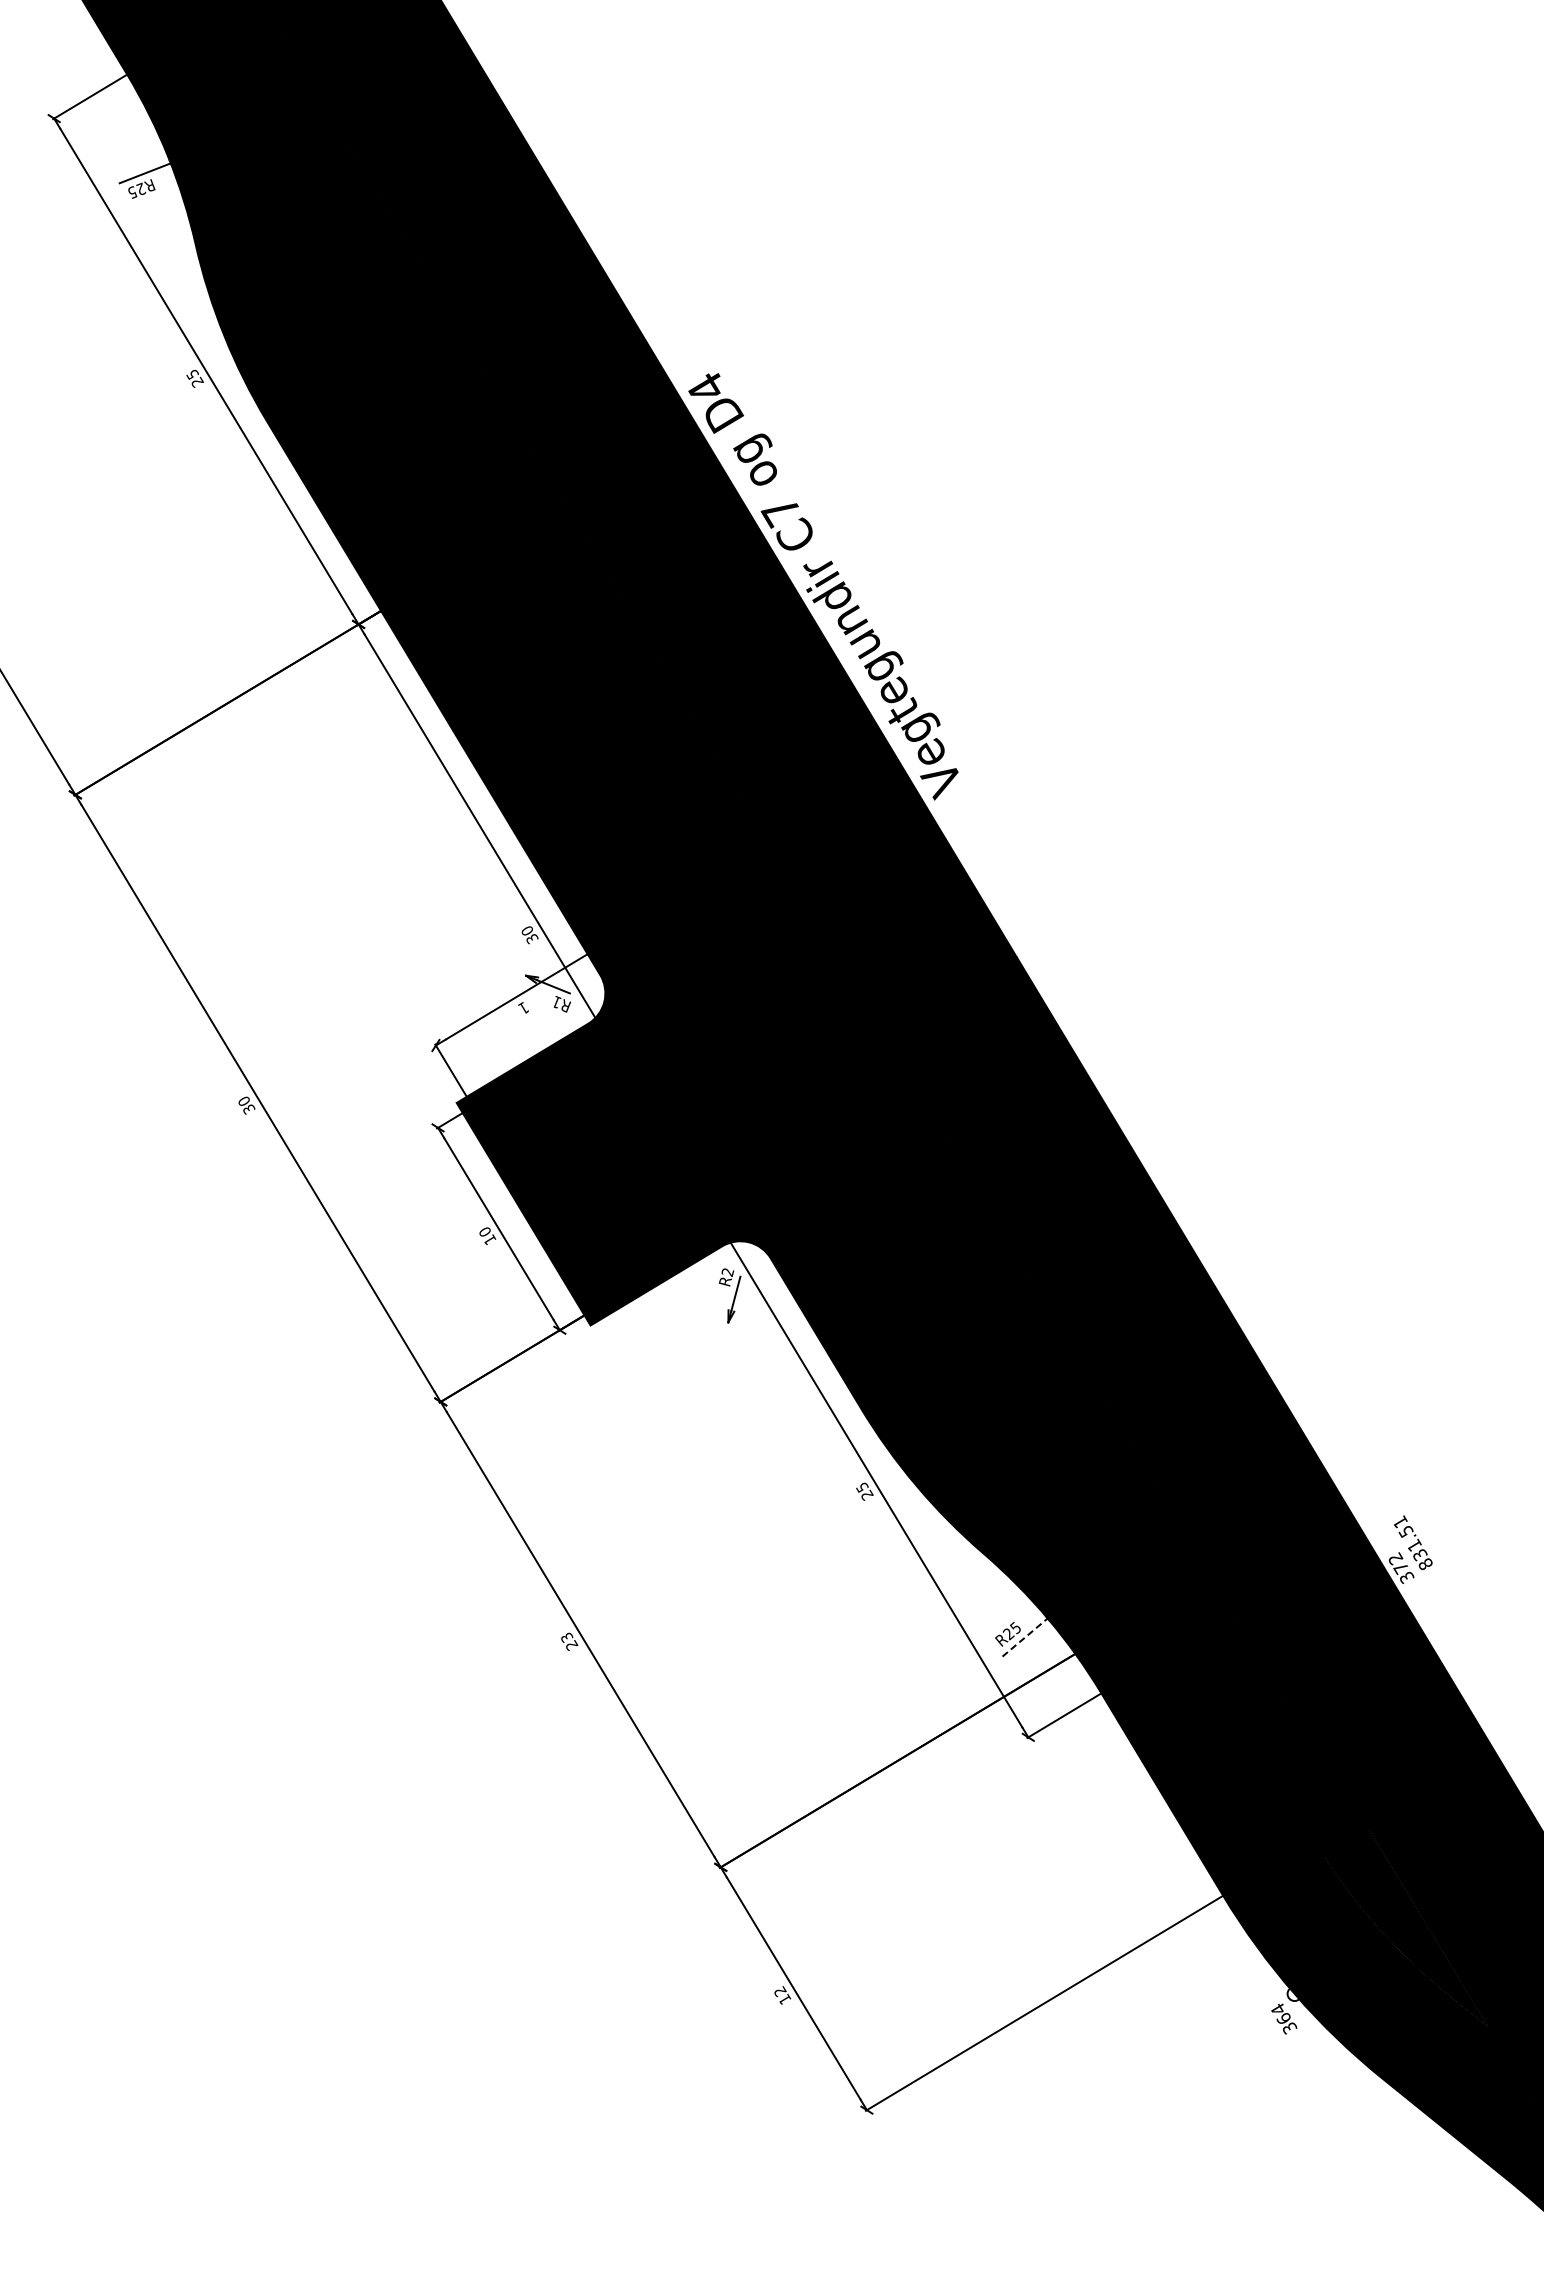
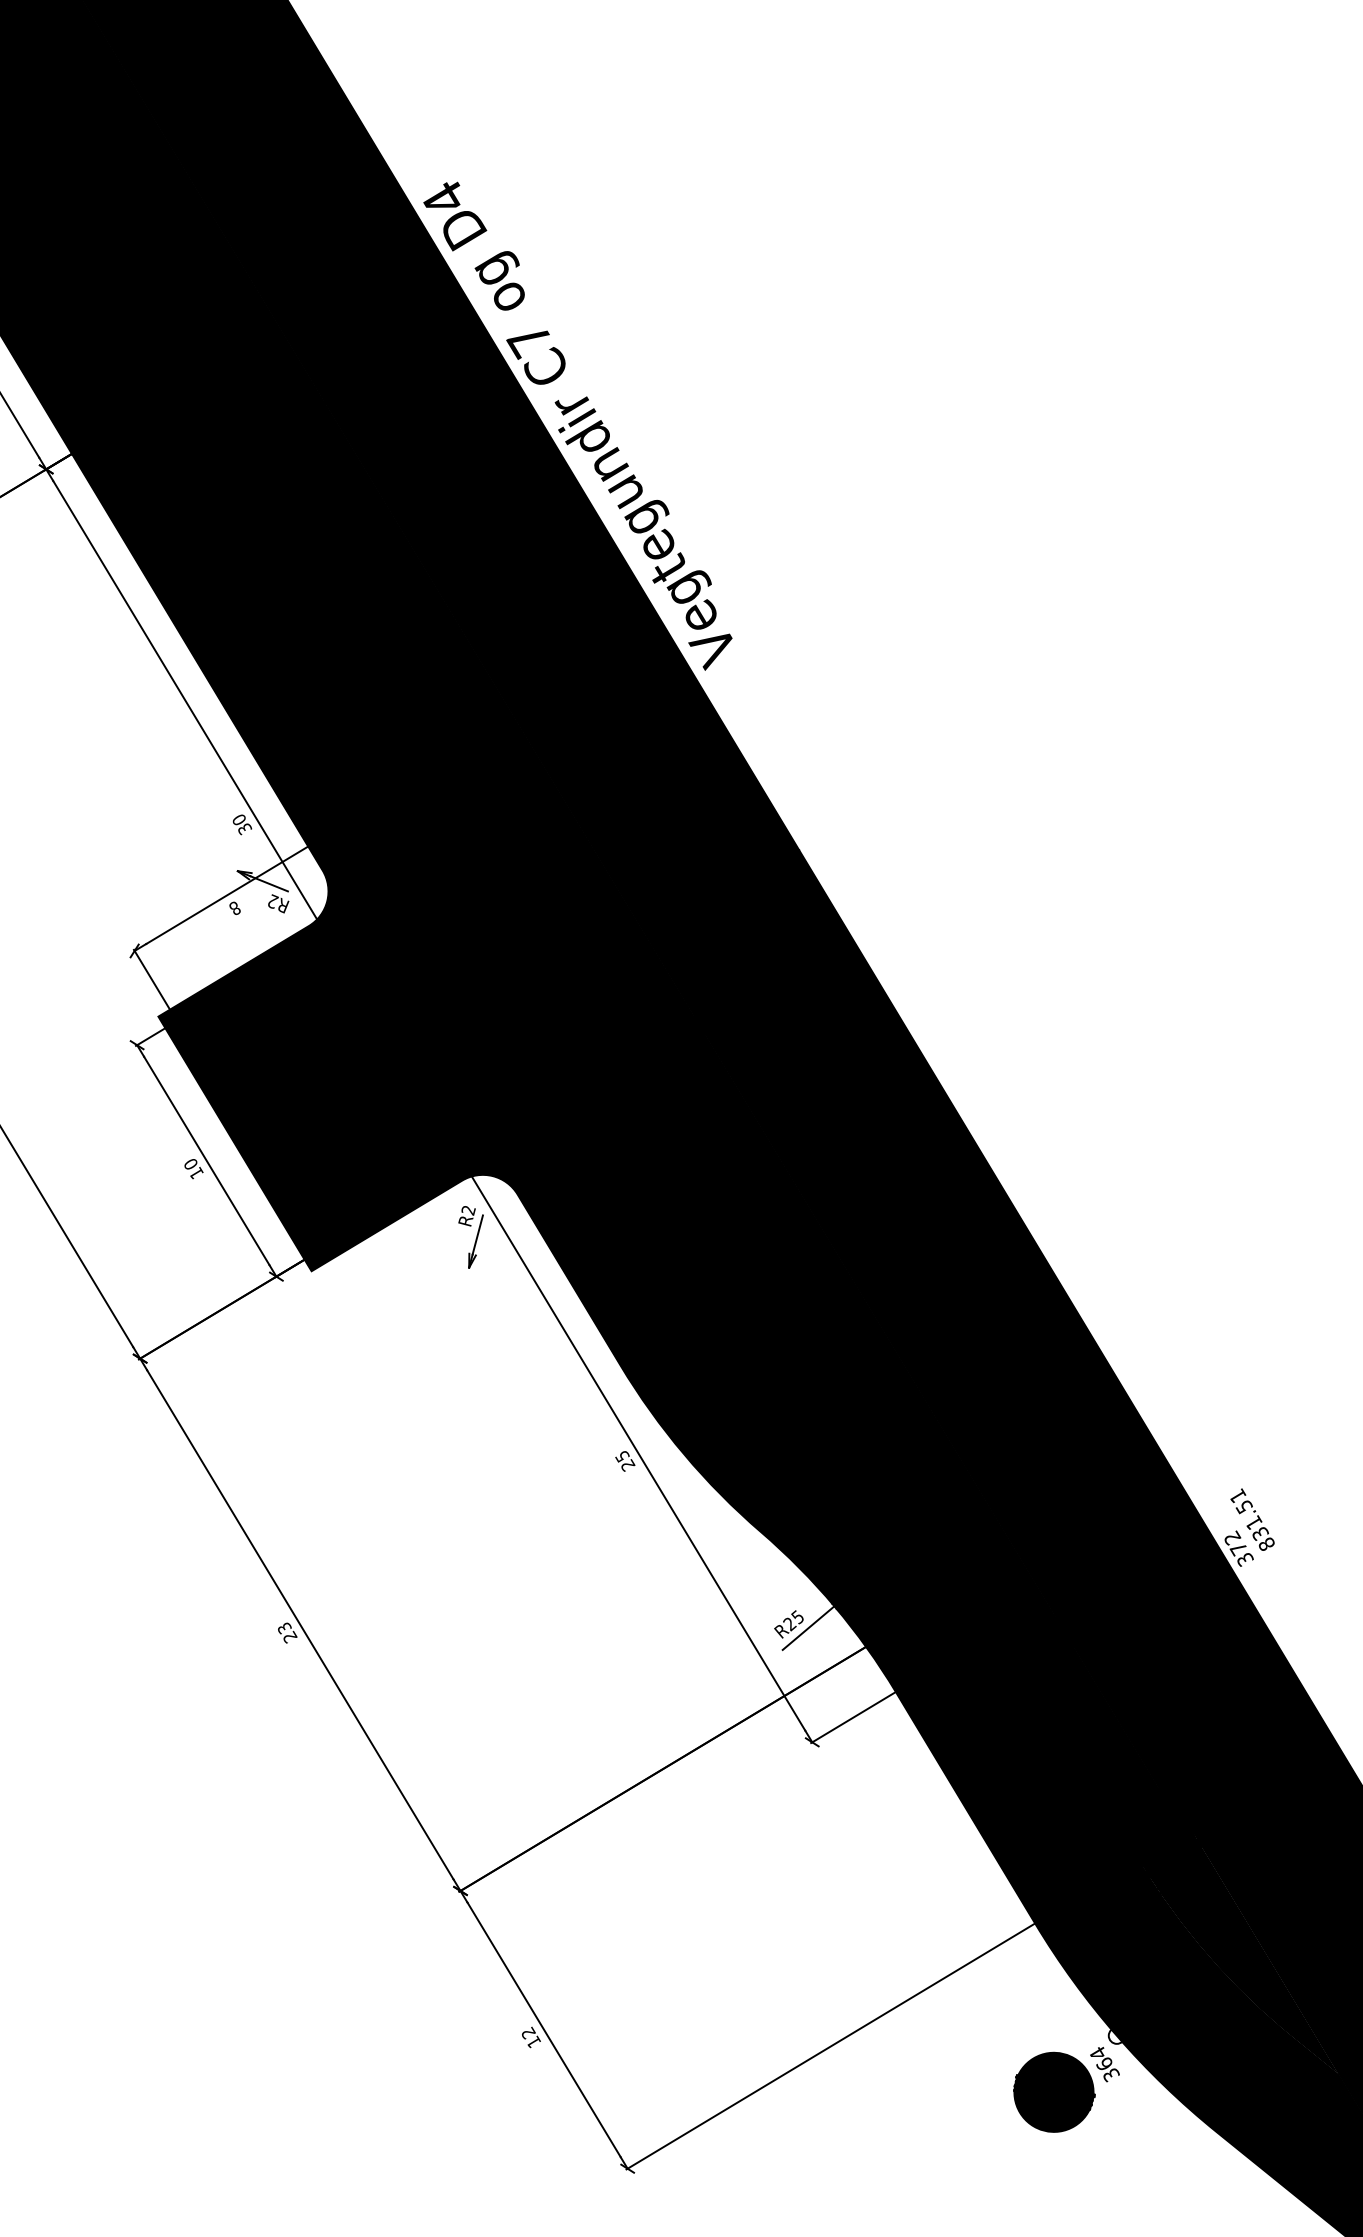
text: (556, 1002) -> (272, 901), R1 -> R2
text: (523, 1008) -> (234, 908), 1 -> 8
line: (1025, 1637) -> (809, 1628), dashed -> solid
part: (1240, 2043) -> (1054, 2092), added

